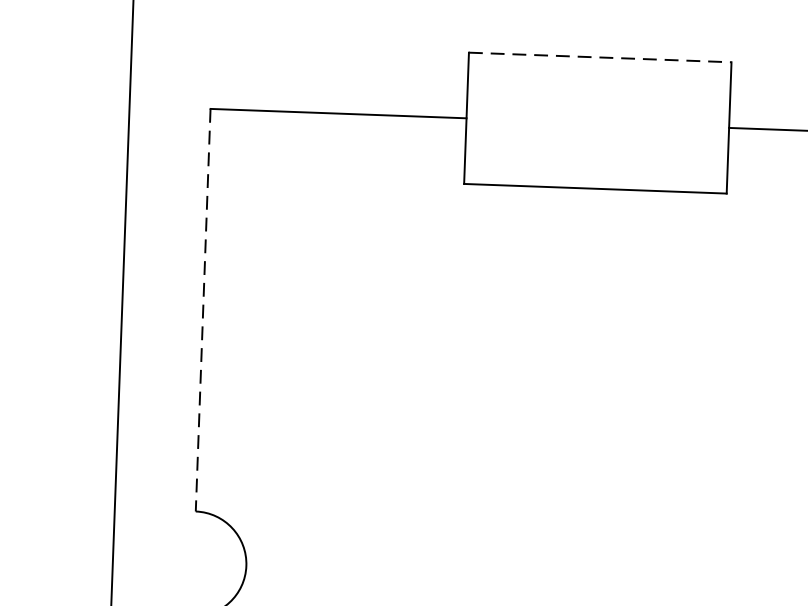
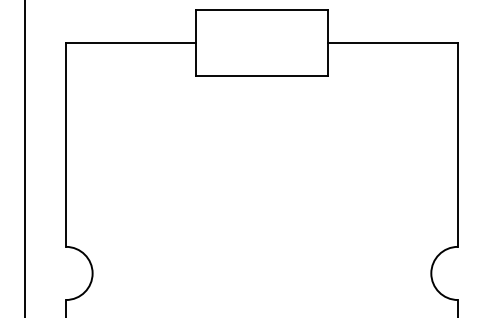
line: (601, 58) -> (262, 10), dashed -> solid
line: (203, 311) -> (66, 145), dashed -> solid

